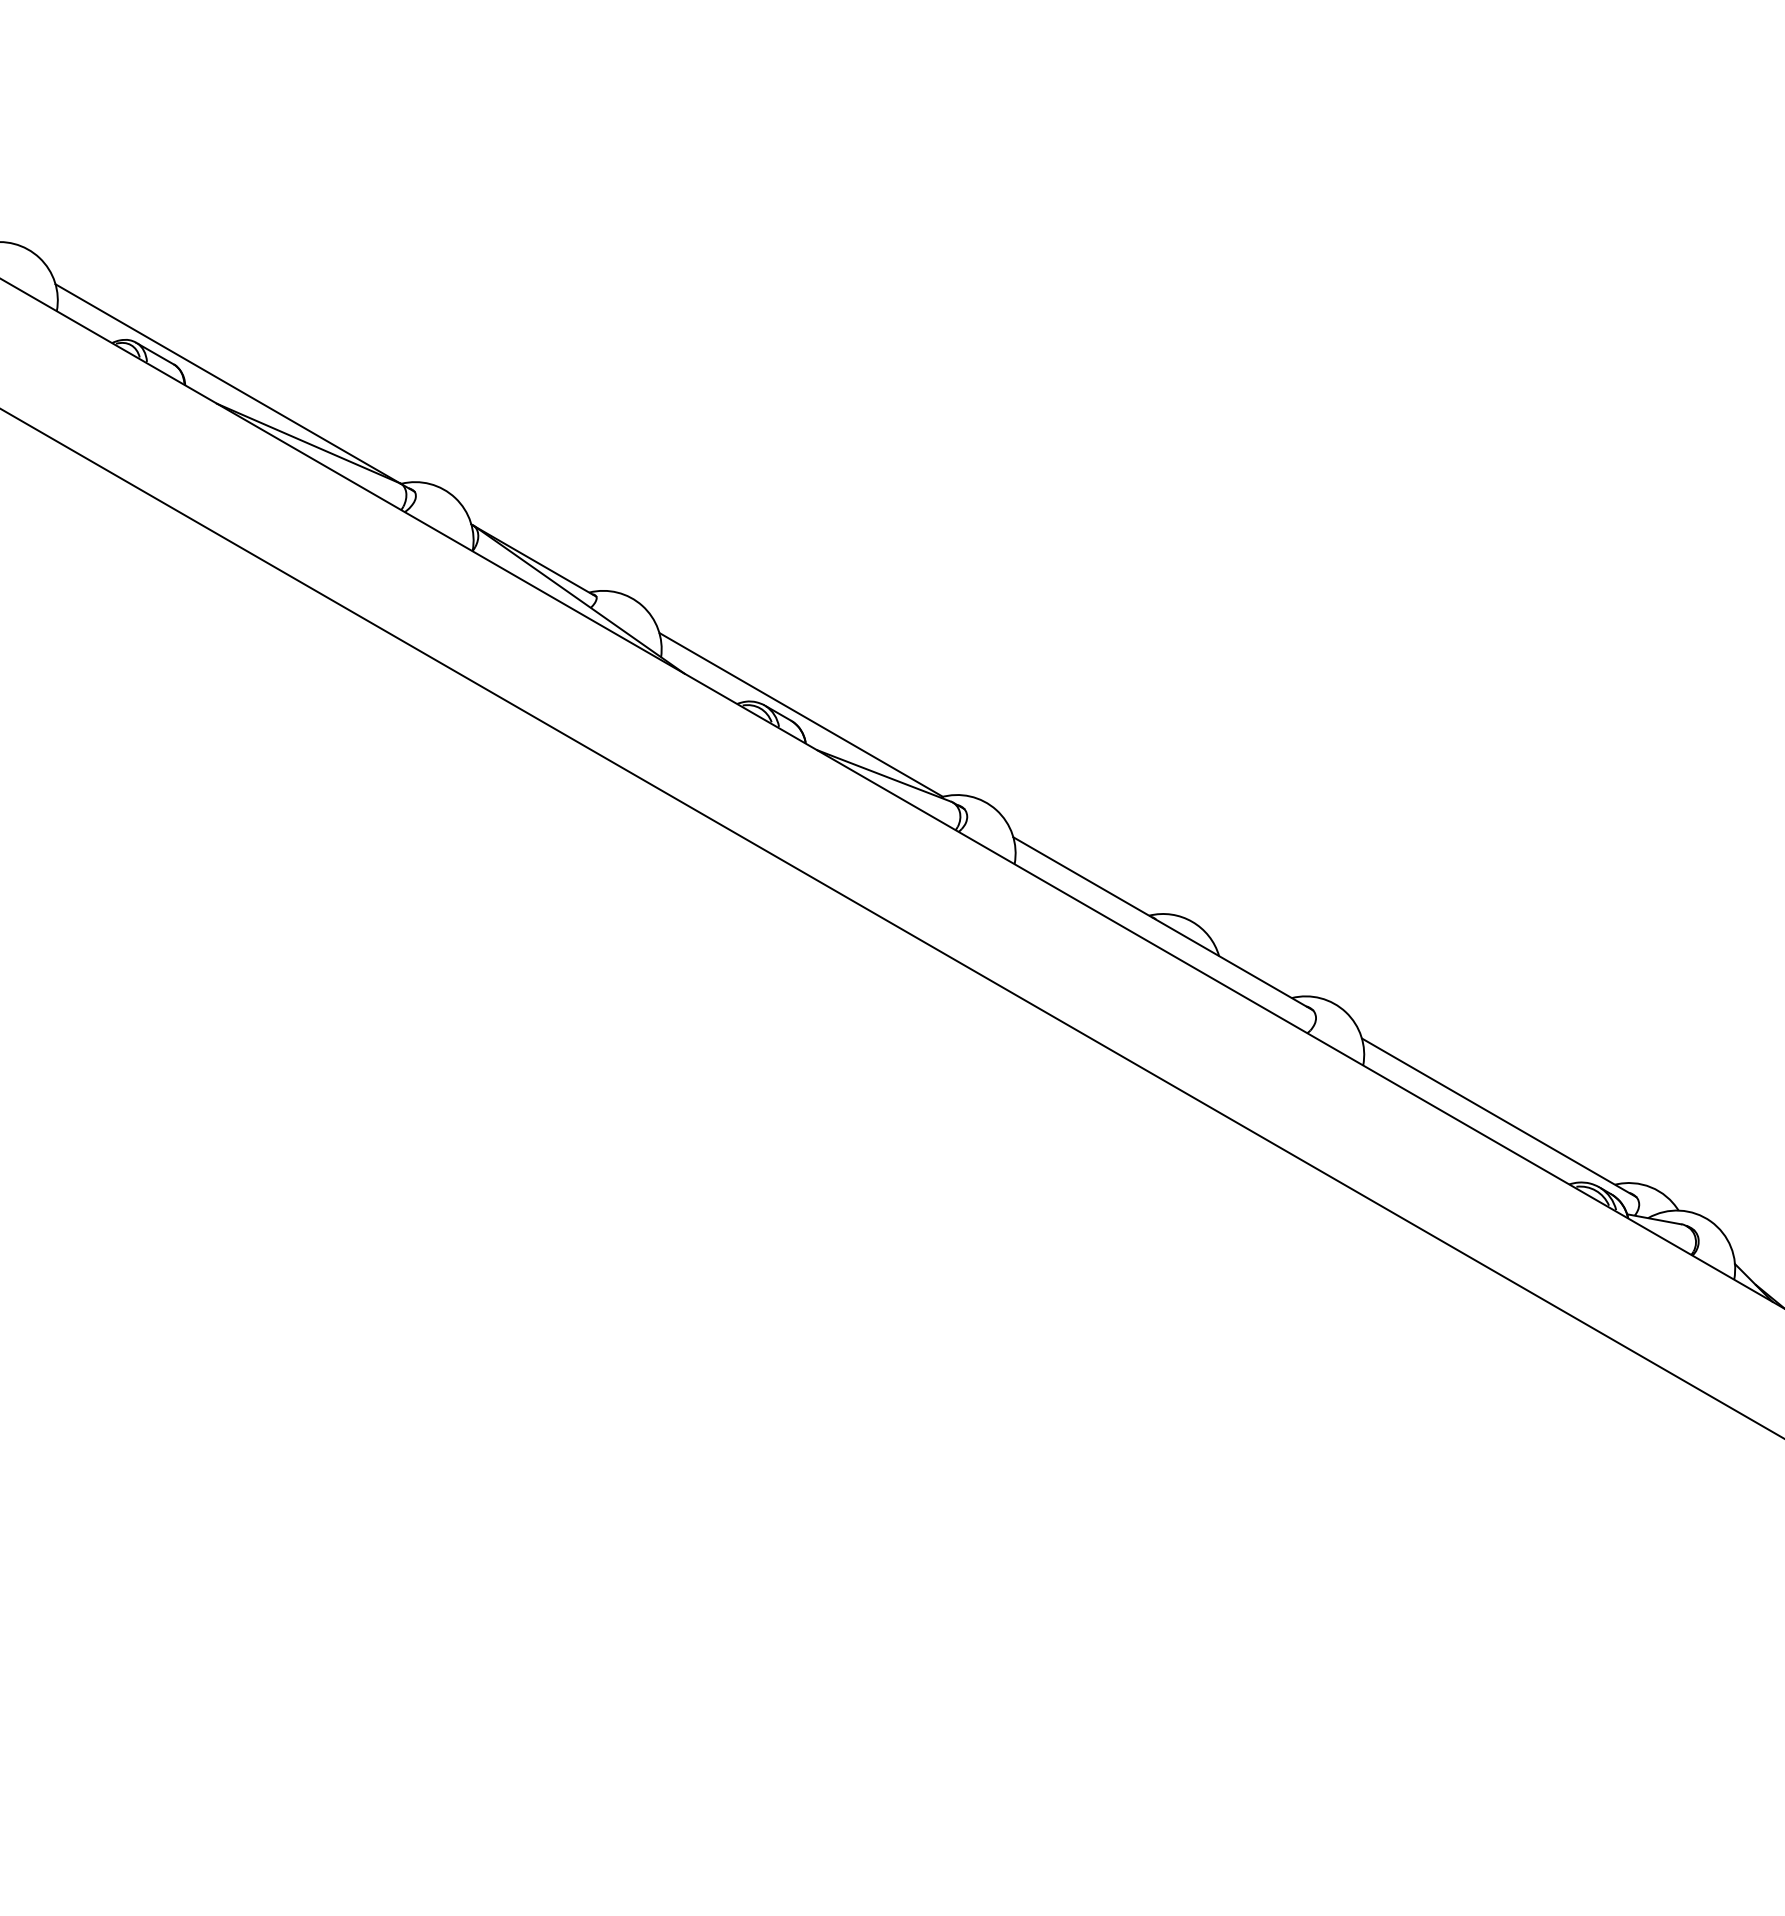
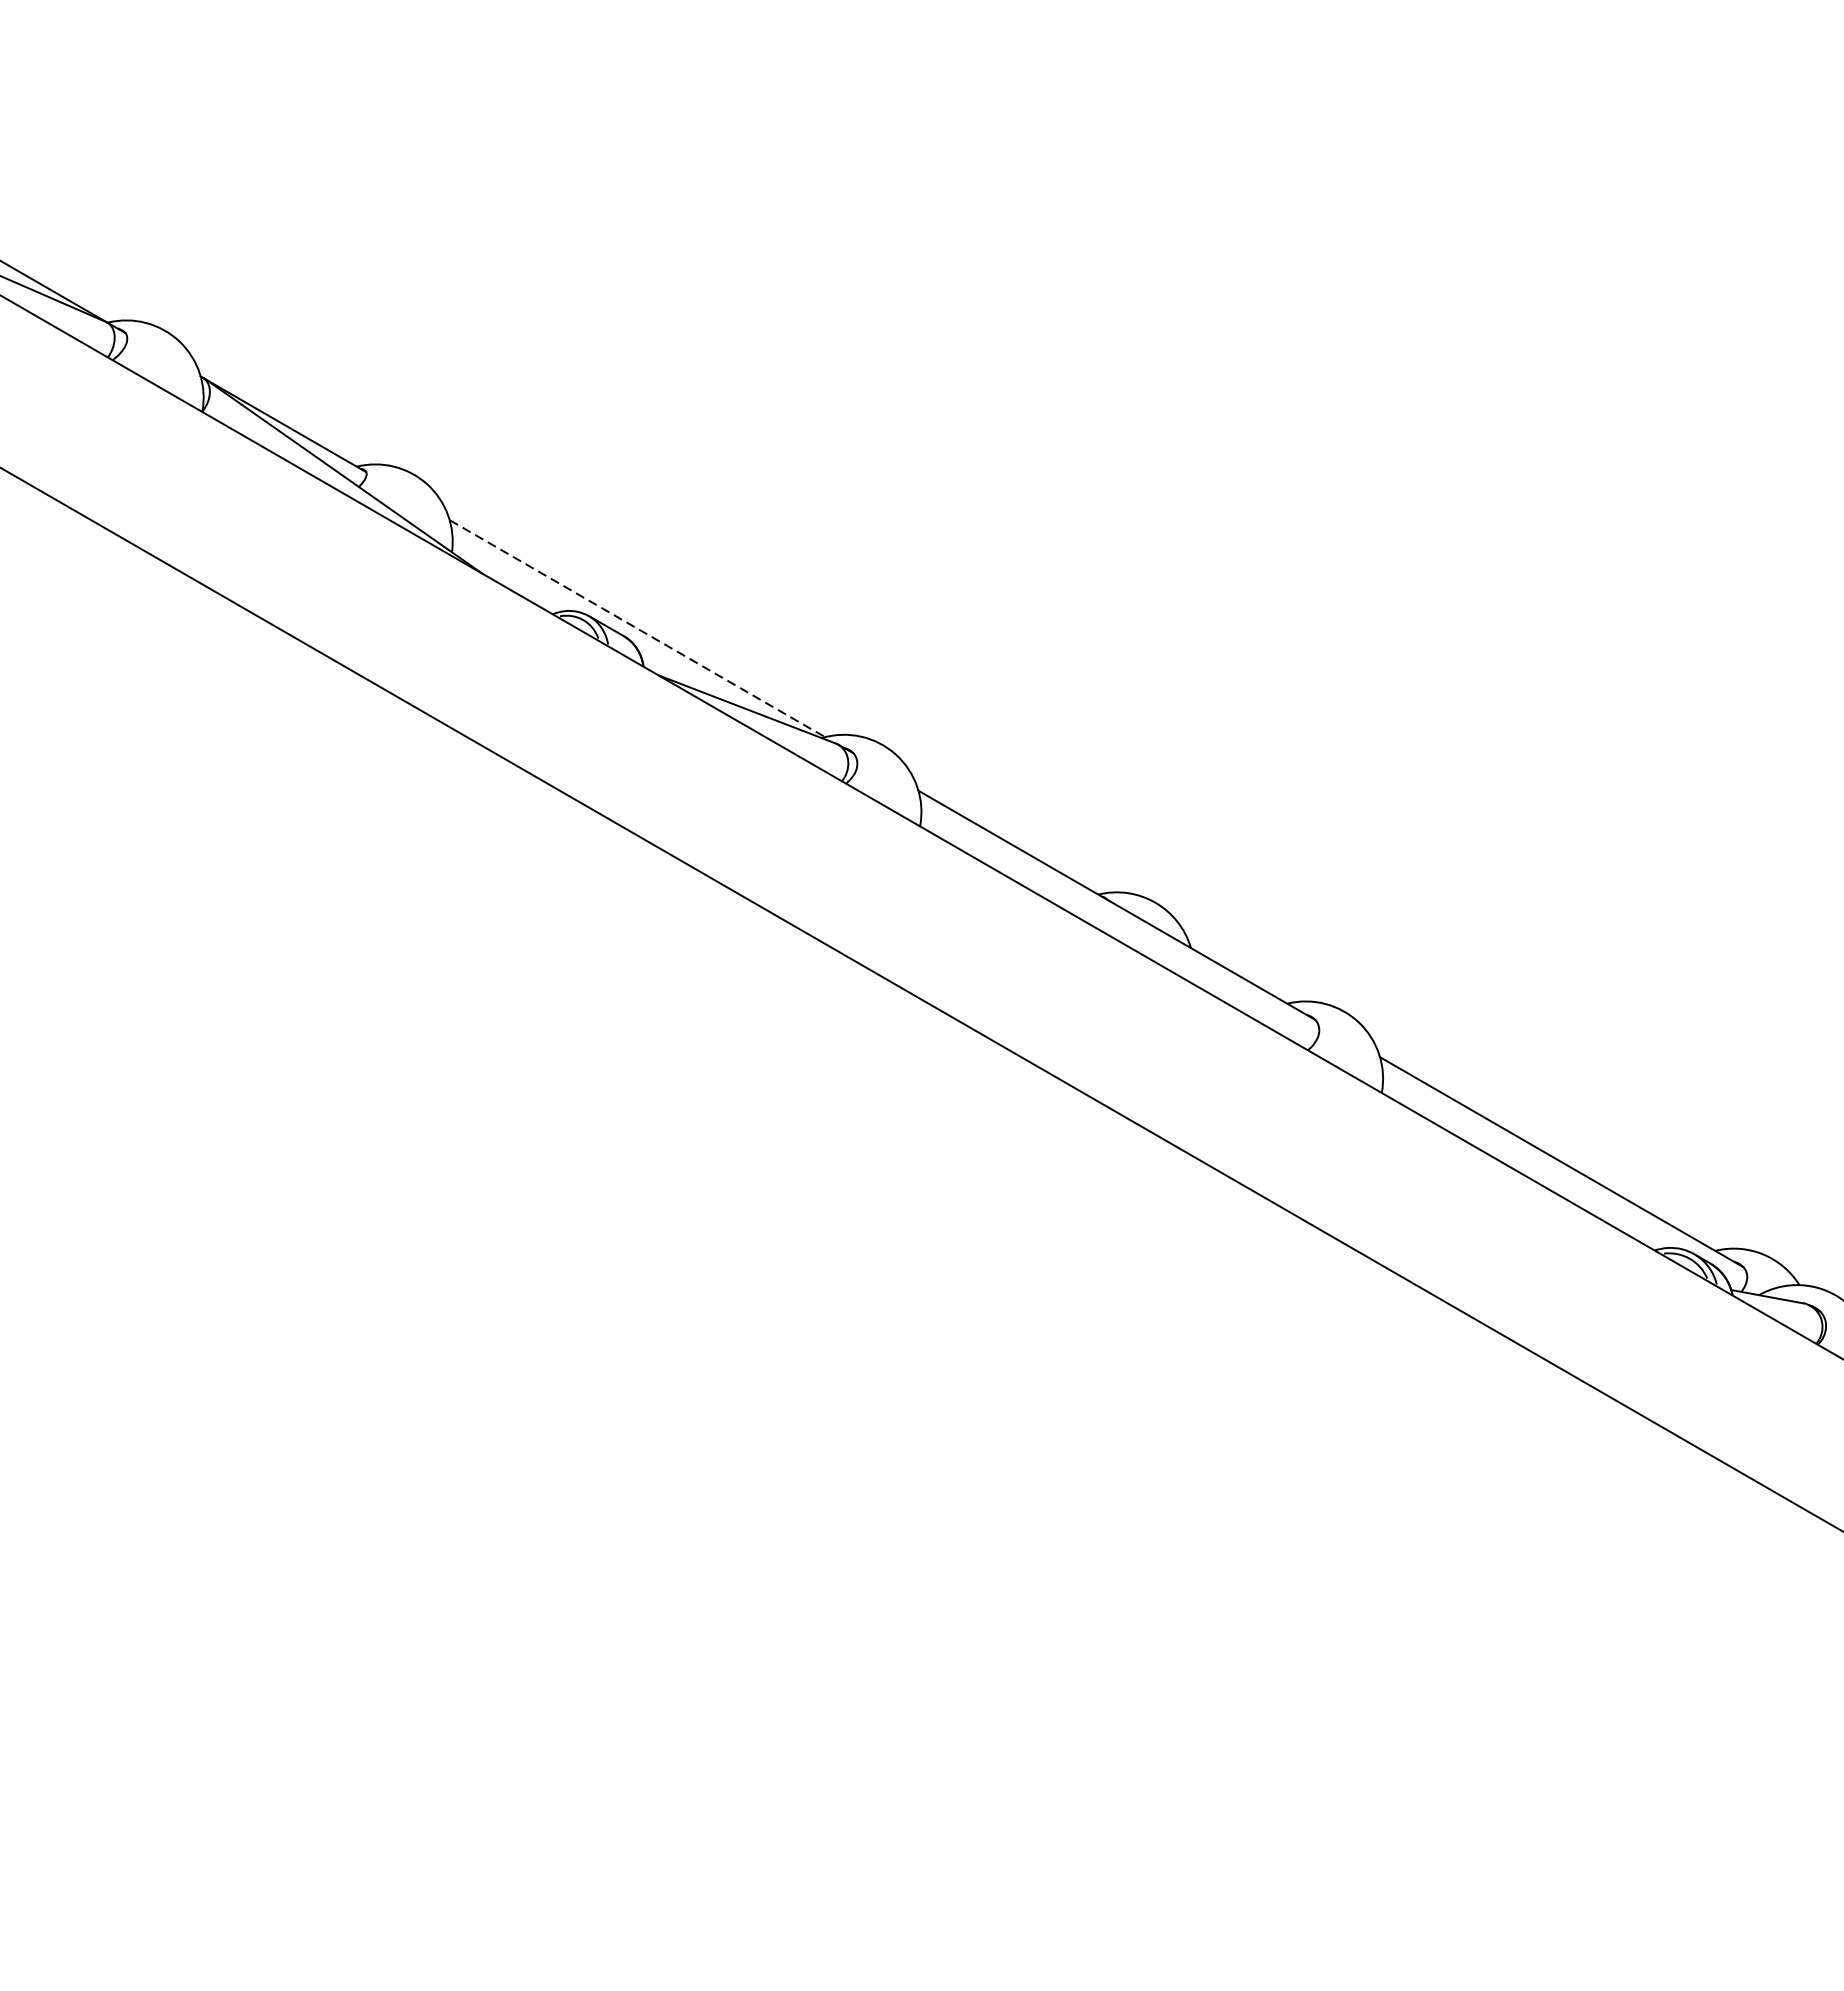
line: (801, 714) -> (637, 628), solid -> dashed

